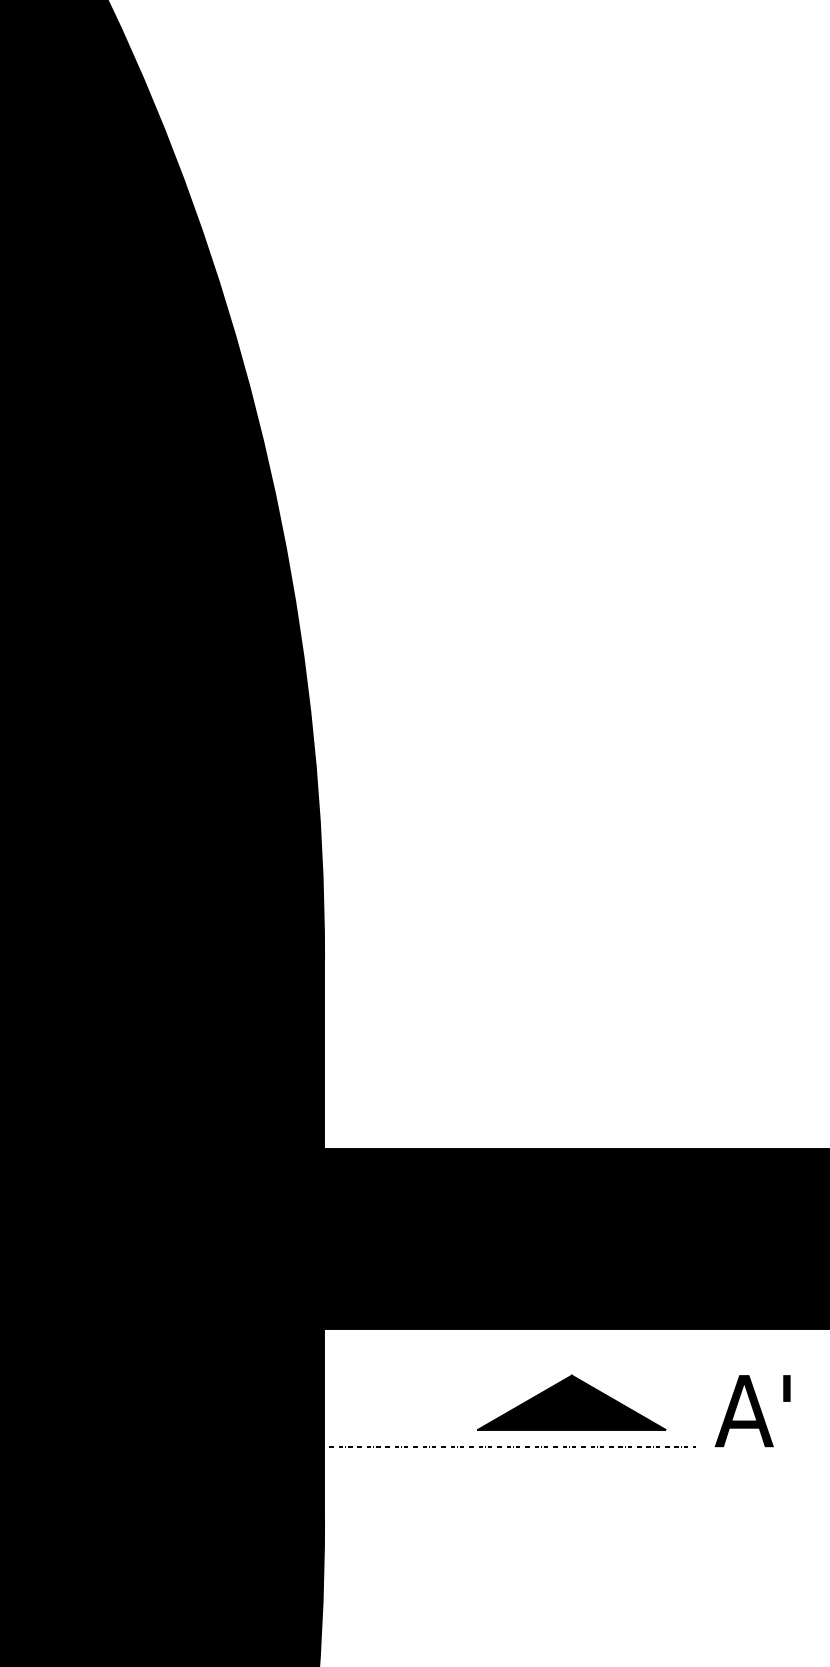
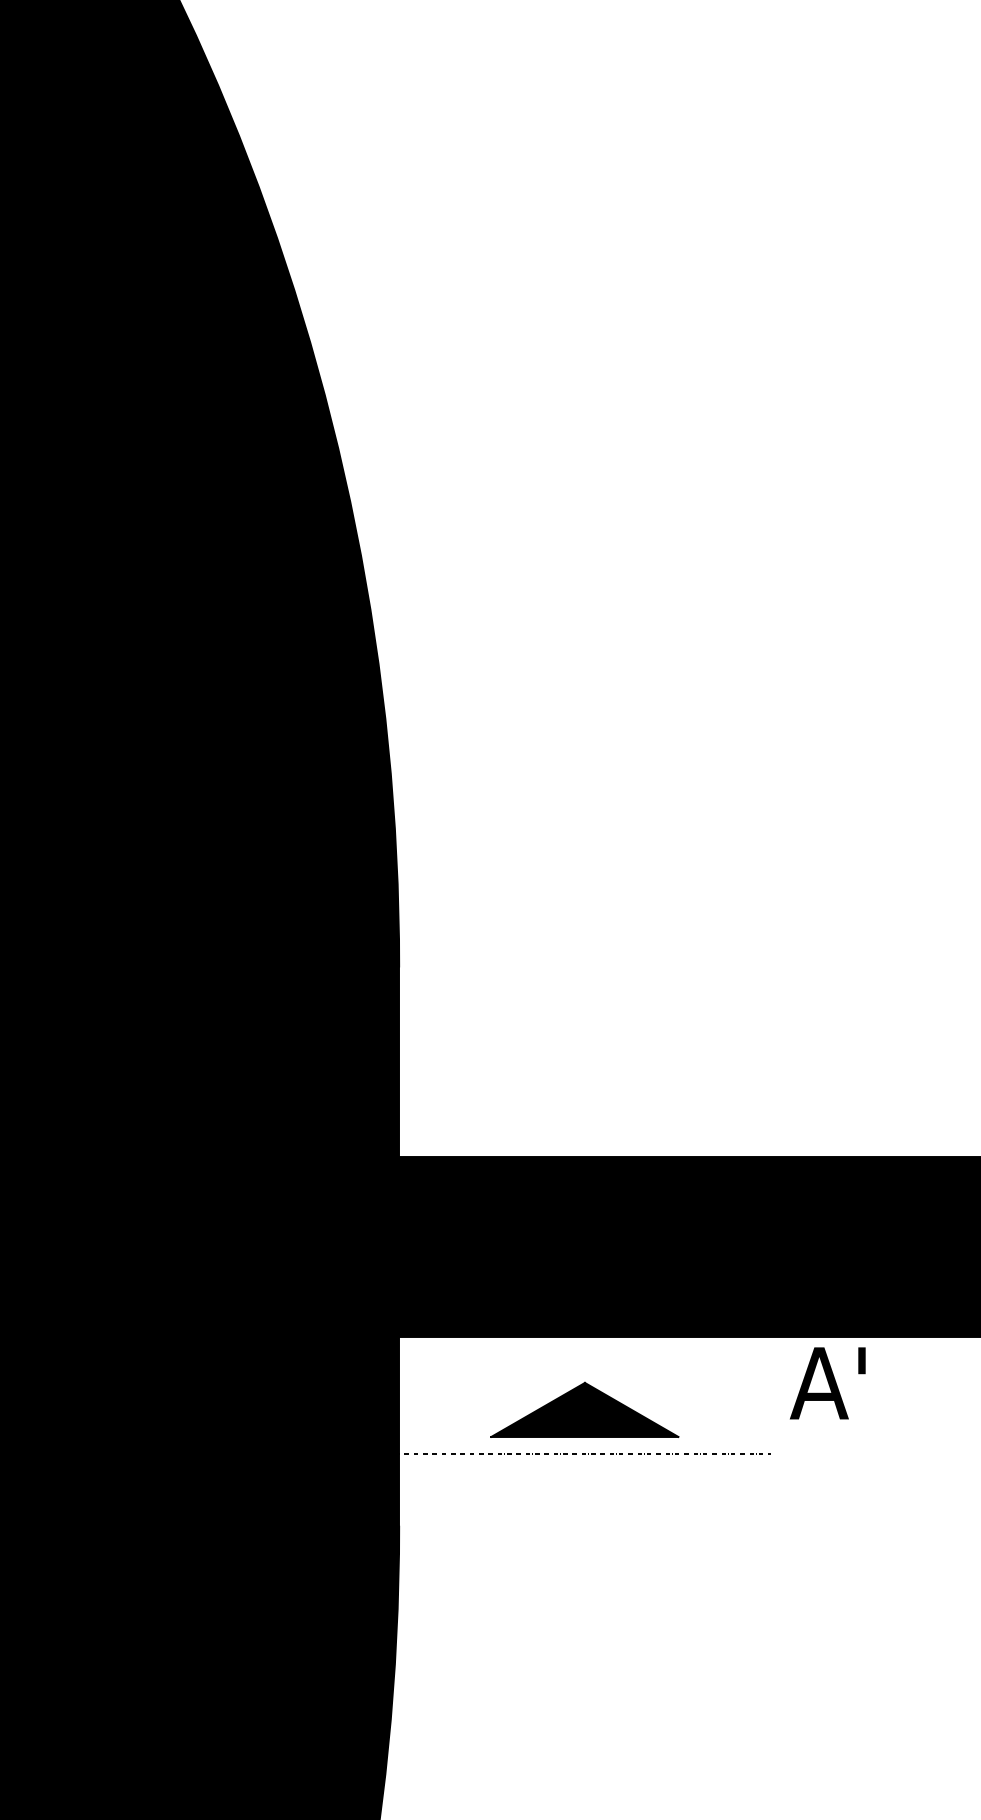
part: (571, 1402) -> (584, 1409), moved
text: (752, 1411) -> (827, 1383), moved

